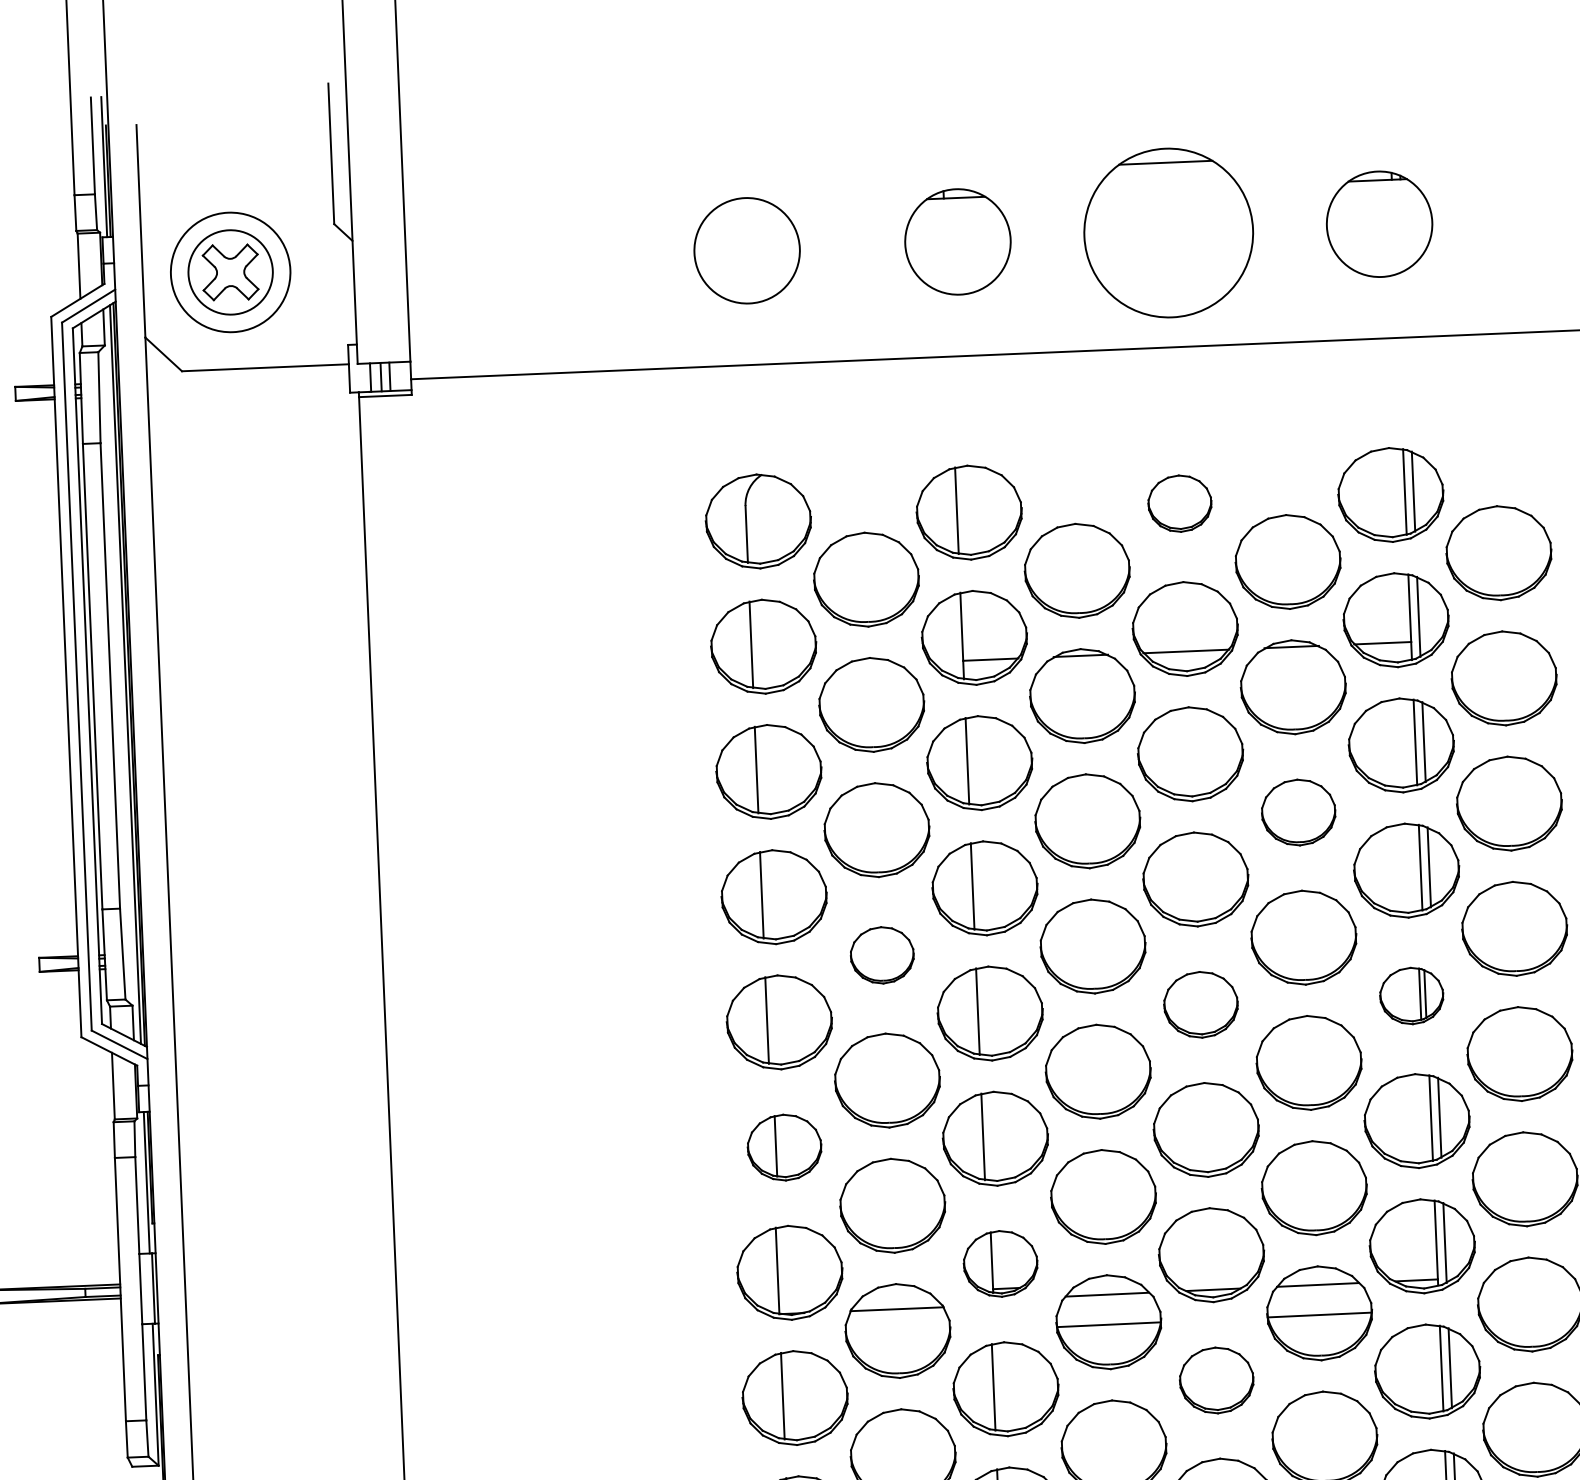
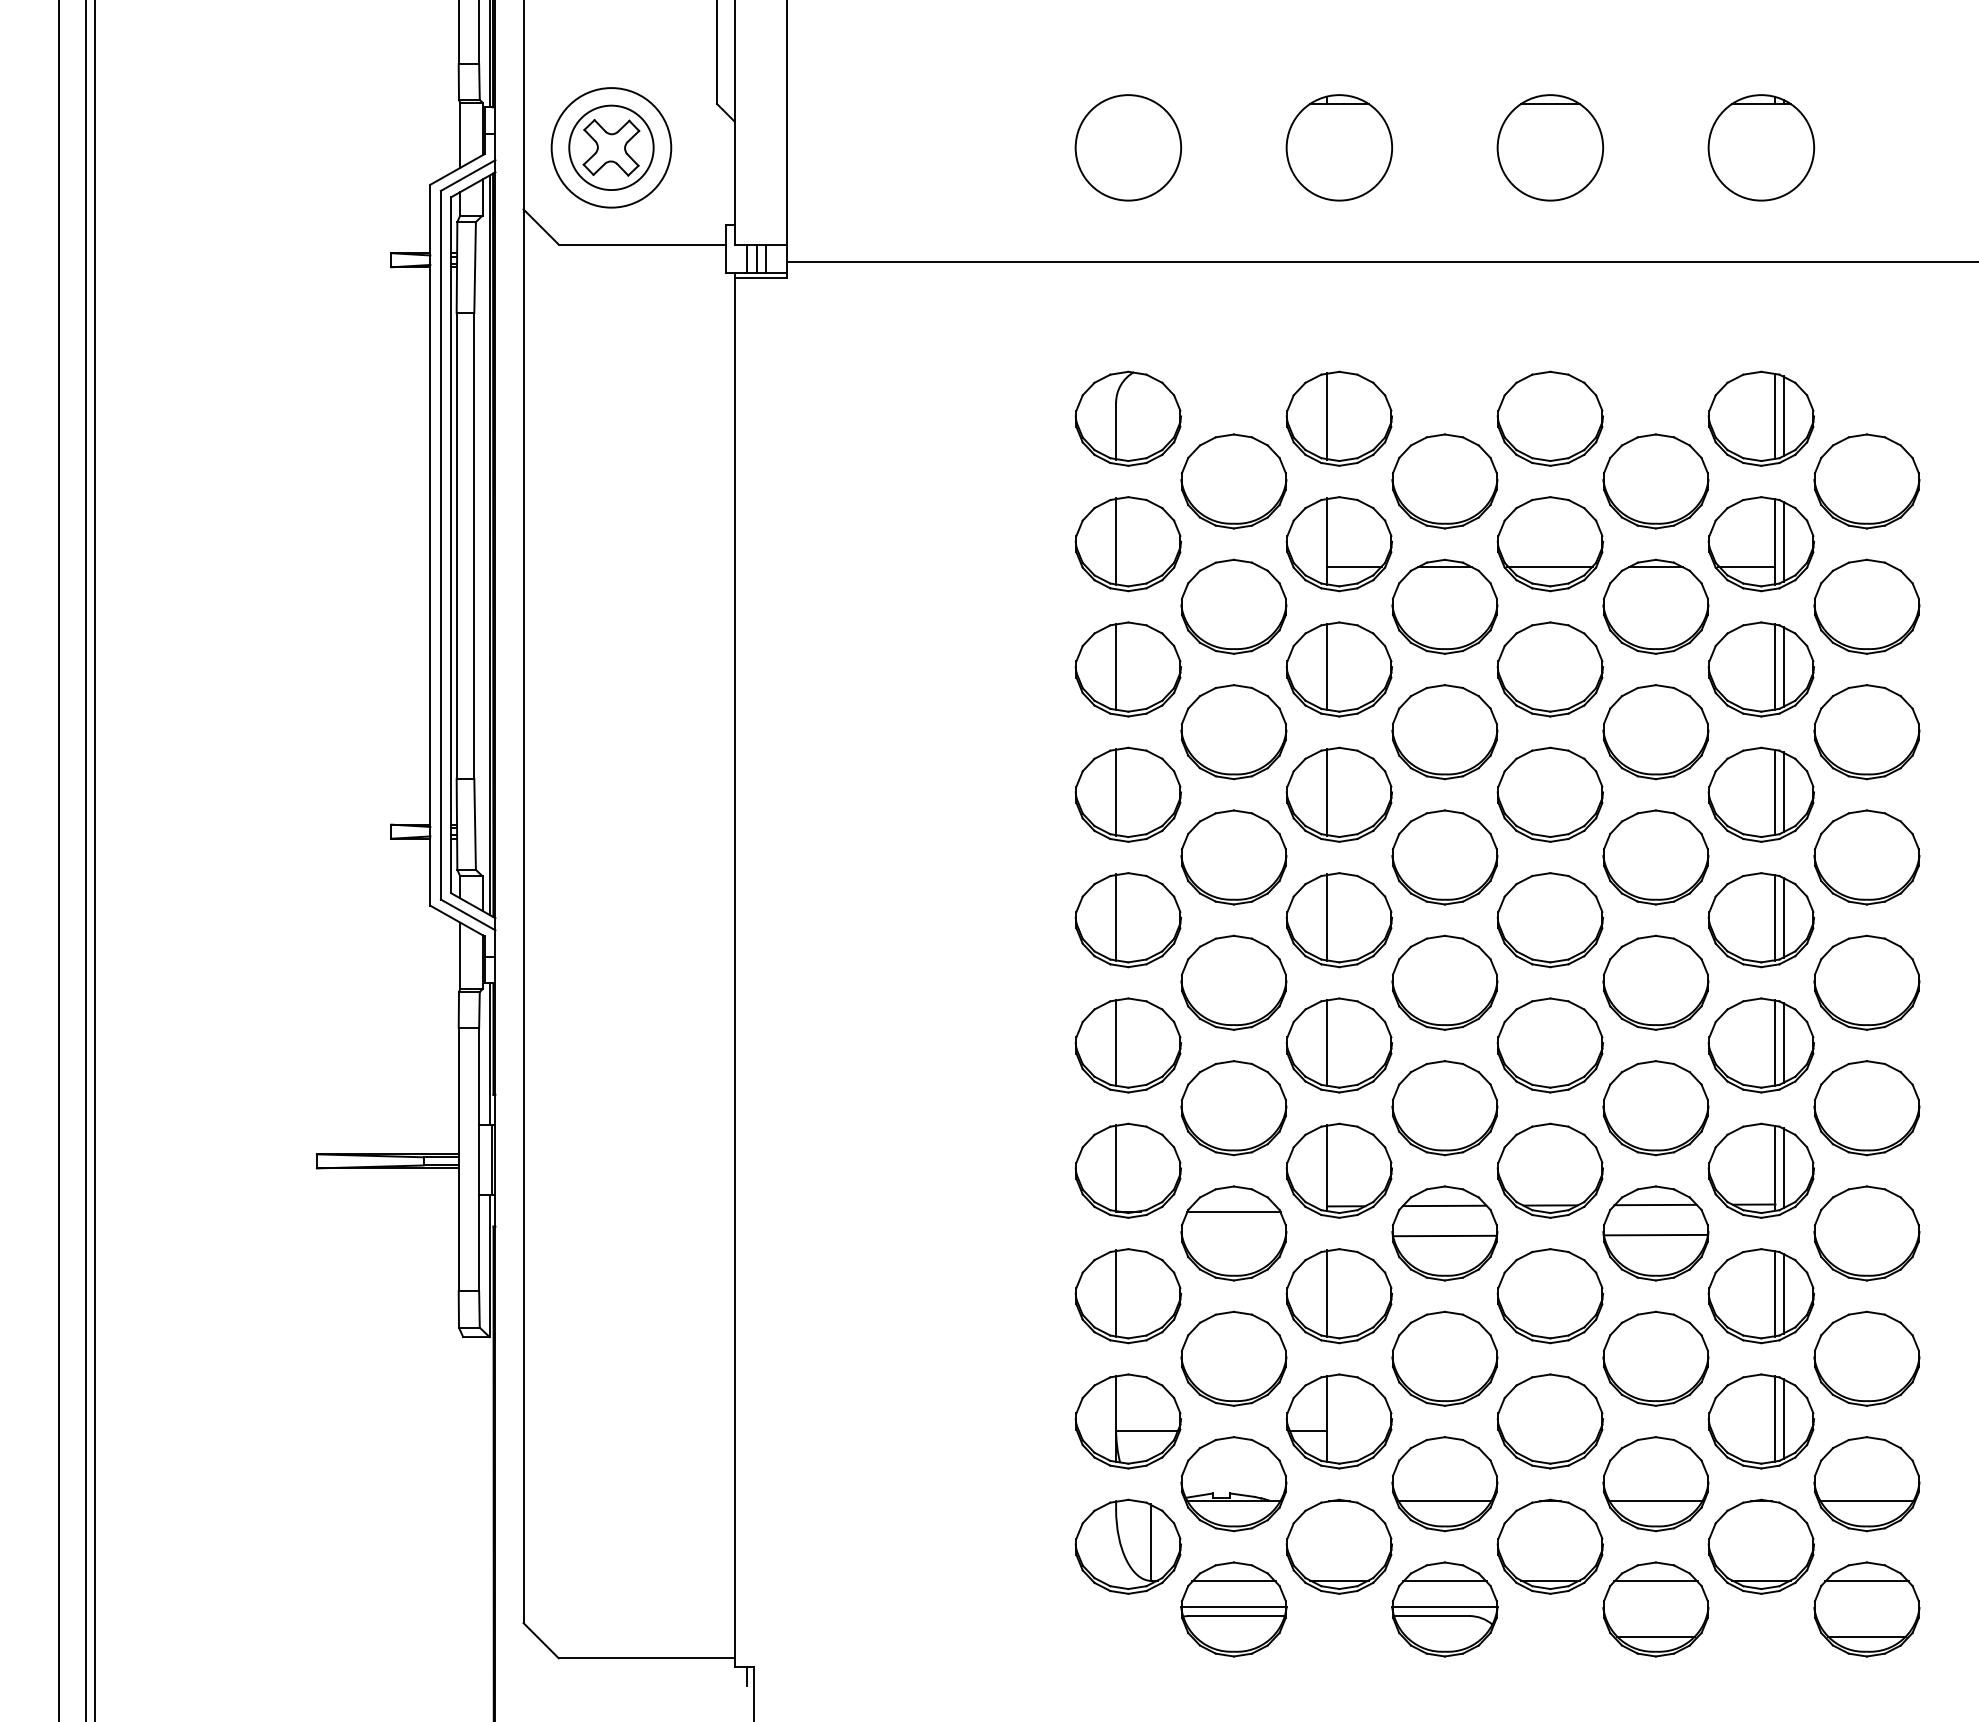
part: (1168, 232) -> (1550, 147), size x0.62
part: (1179, 503) -> (1549, 418), size x1.67
part: (1298, 812) -> (1655, 732), size x1.43
part: (881, 955) -> (1233, 857), size x1.67
part: (1411, 996) -> (1760, 920), size x1.67
part: (1200, 1005) -> (1549, 920), size x1.43
part: (783, 1147) -> (1127, 1045), size x1.43
part: (999, 1263) -> (1338, 1170), size x1.43
part: (1215, 1380) -> (1549, 1296), size x1.43

